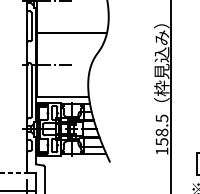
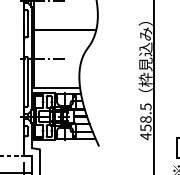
text: (161, 151) -> (145, 136), 158.5 -> 458.5

